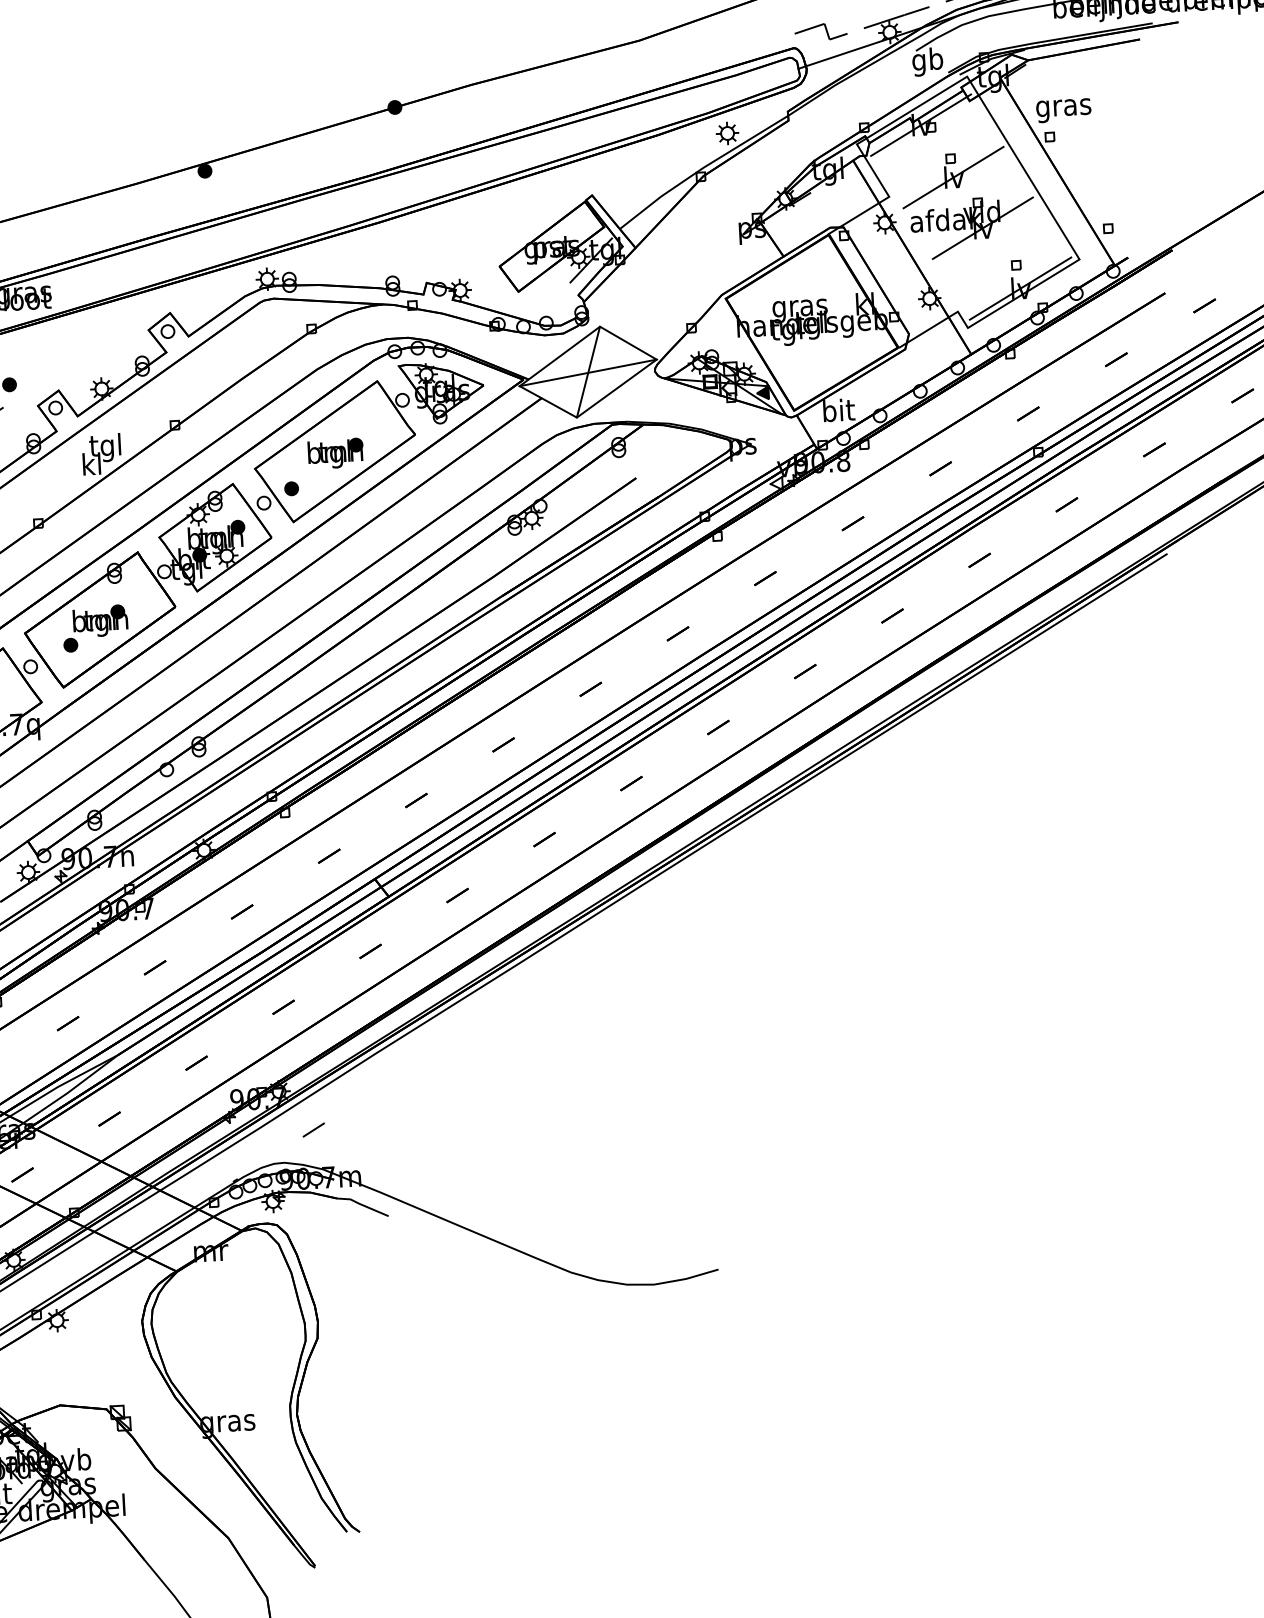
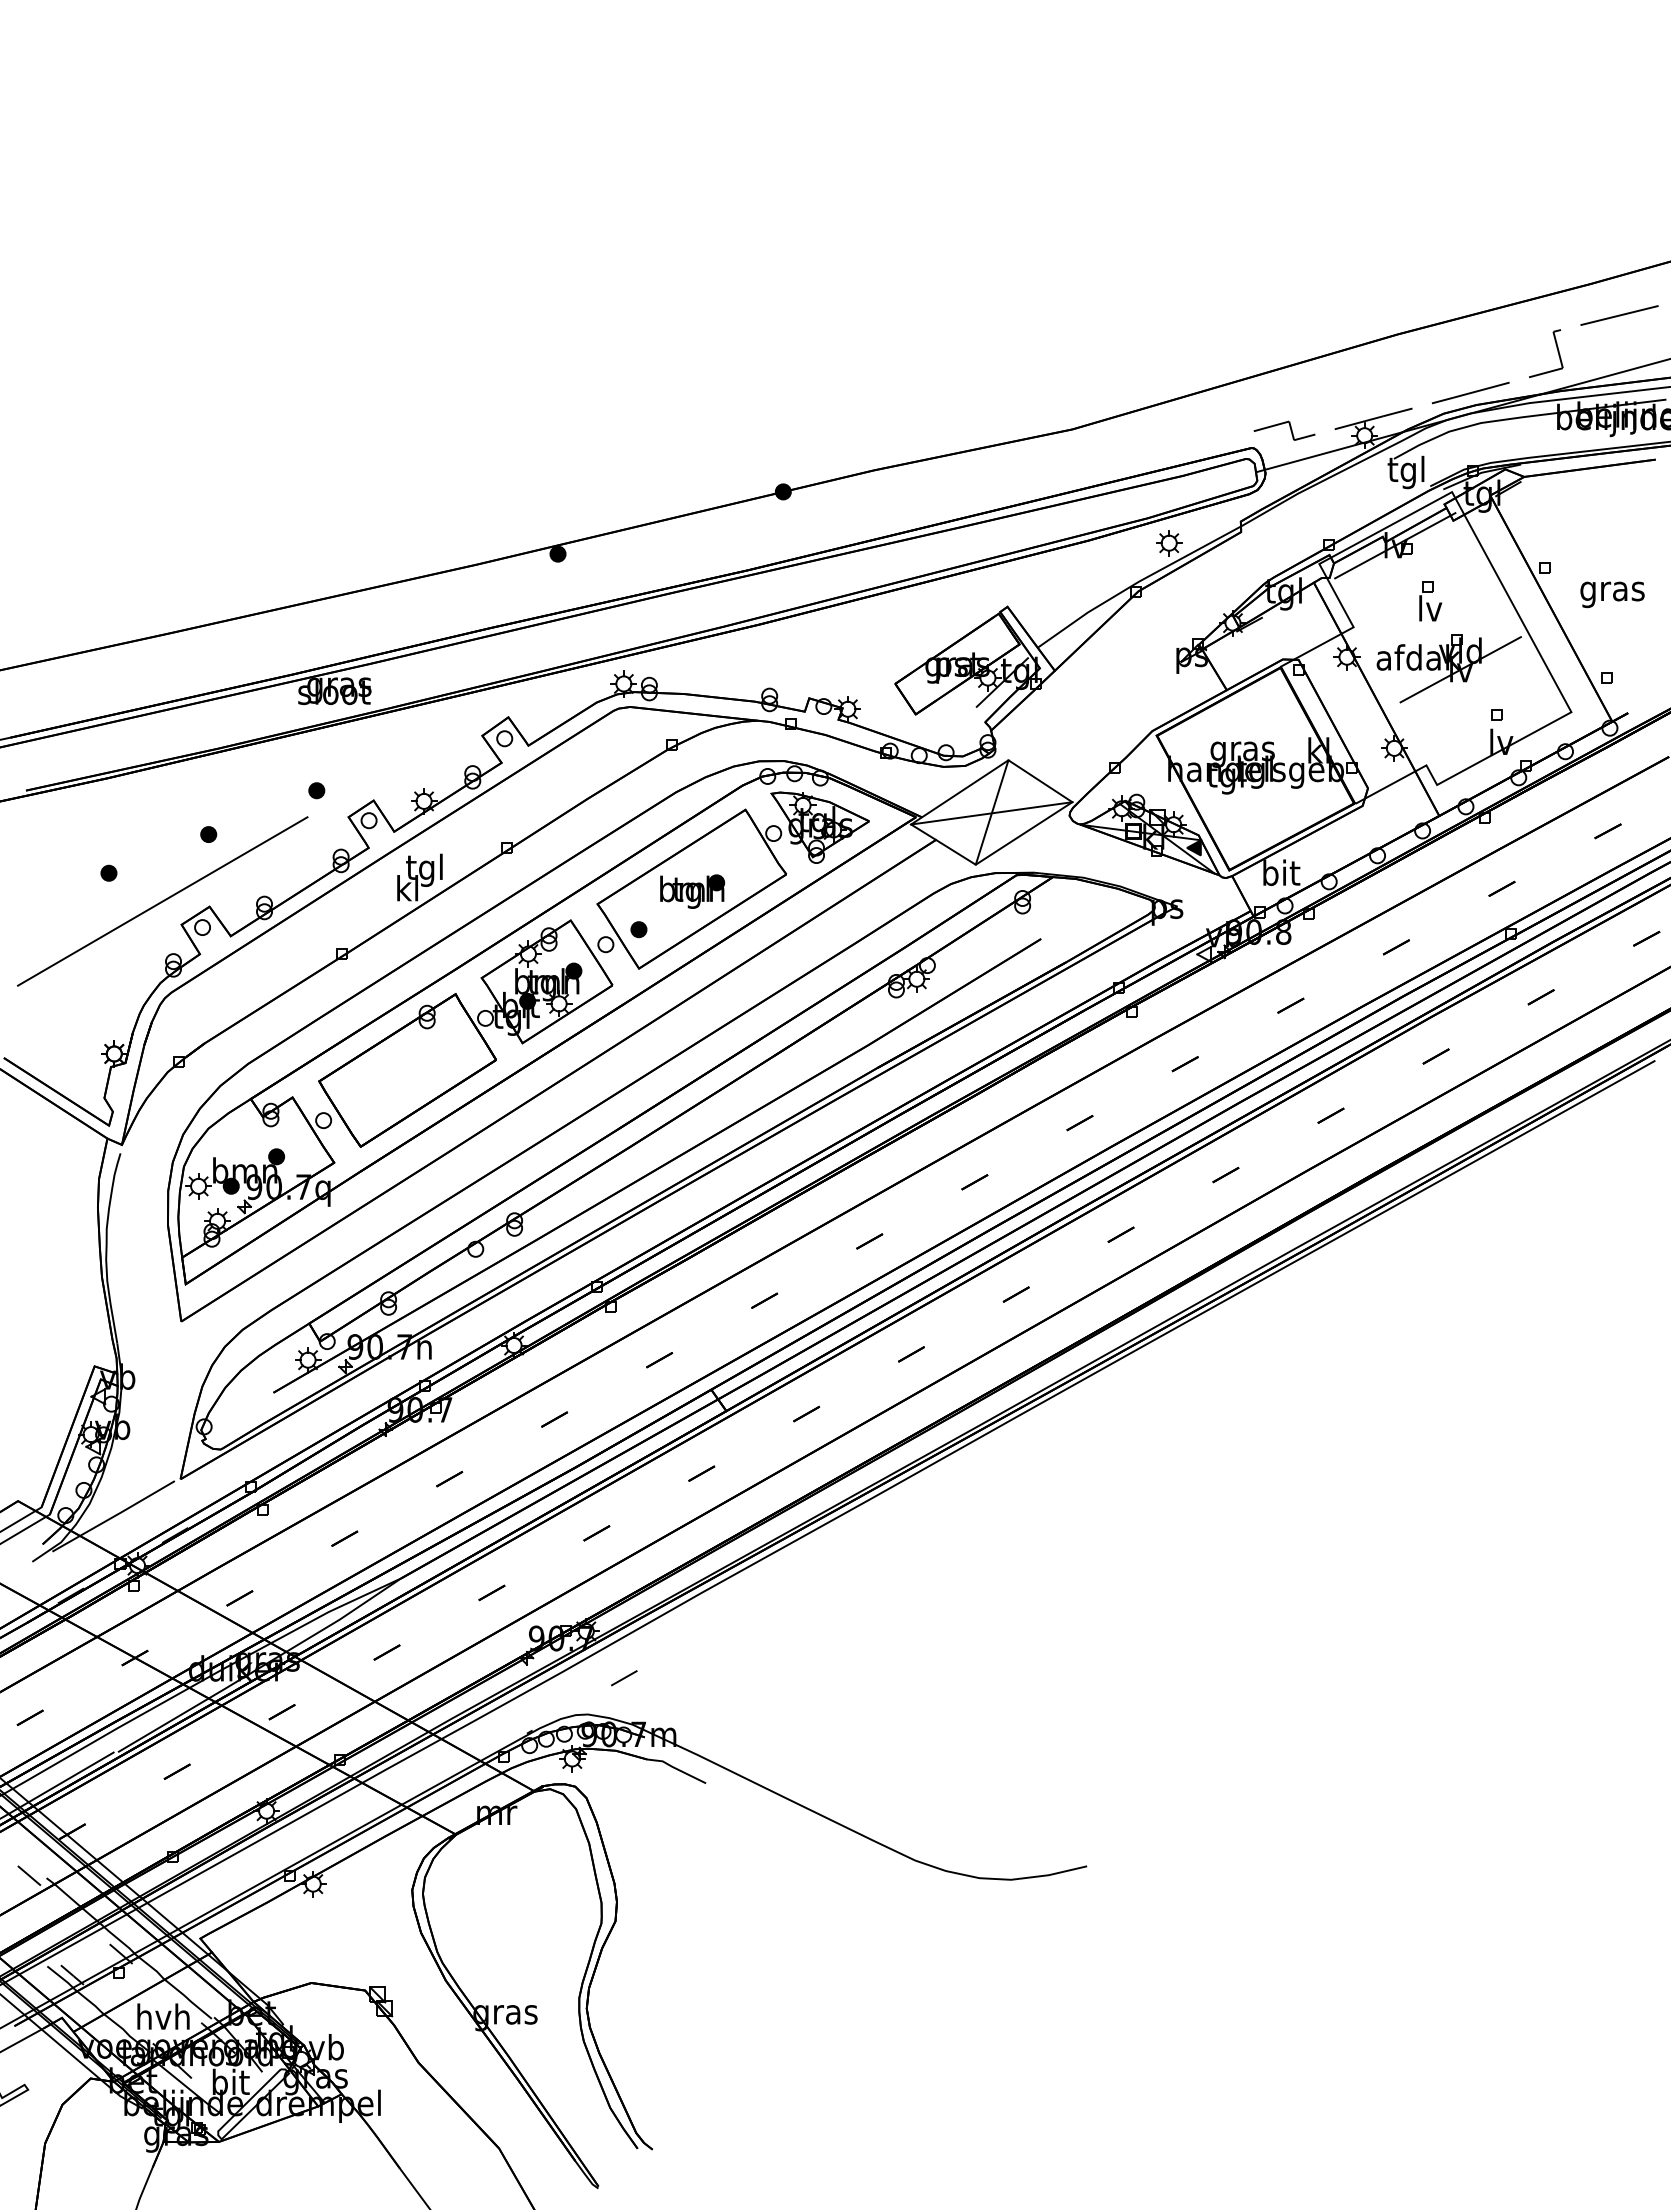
text: (926, 62) -> (1405, 472), gb -> tgl
text: (1063, 110) -> (1612, 594), moved
line: (953, 177) -> (1429, 608), removed
line: (1020, 288) -> (1500, 742), removed
part: (95, 628) -> (401, 1079), removed

